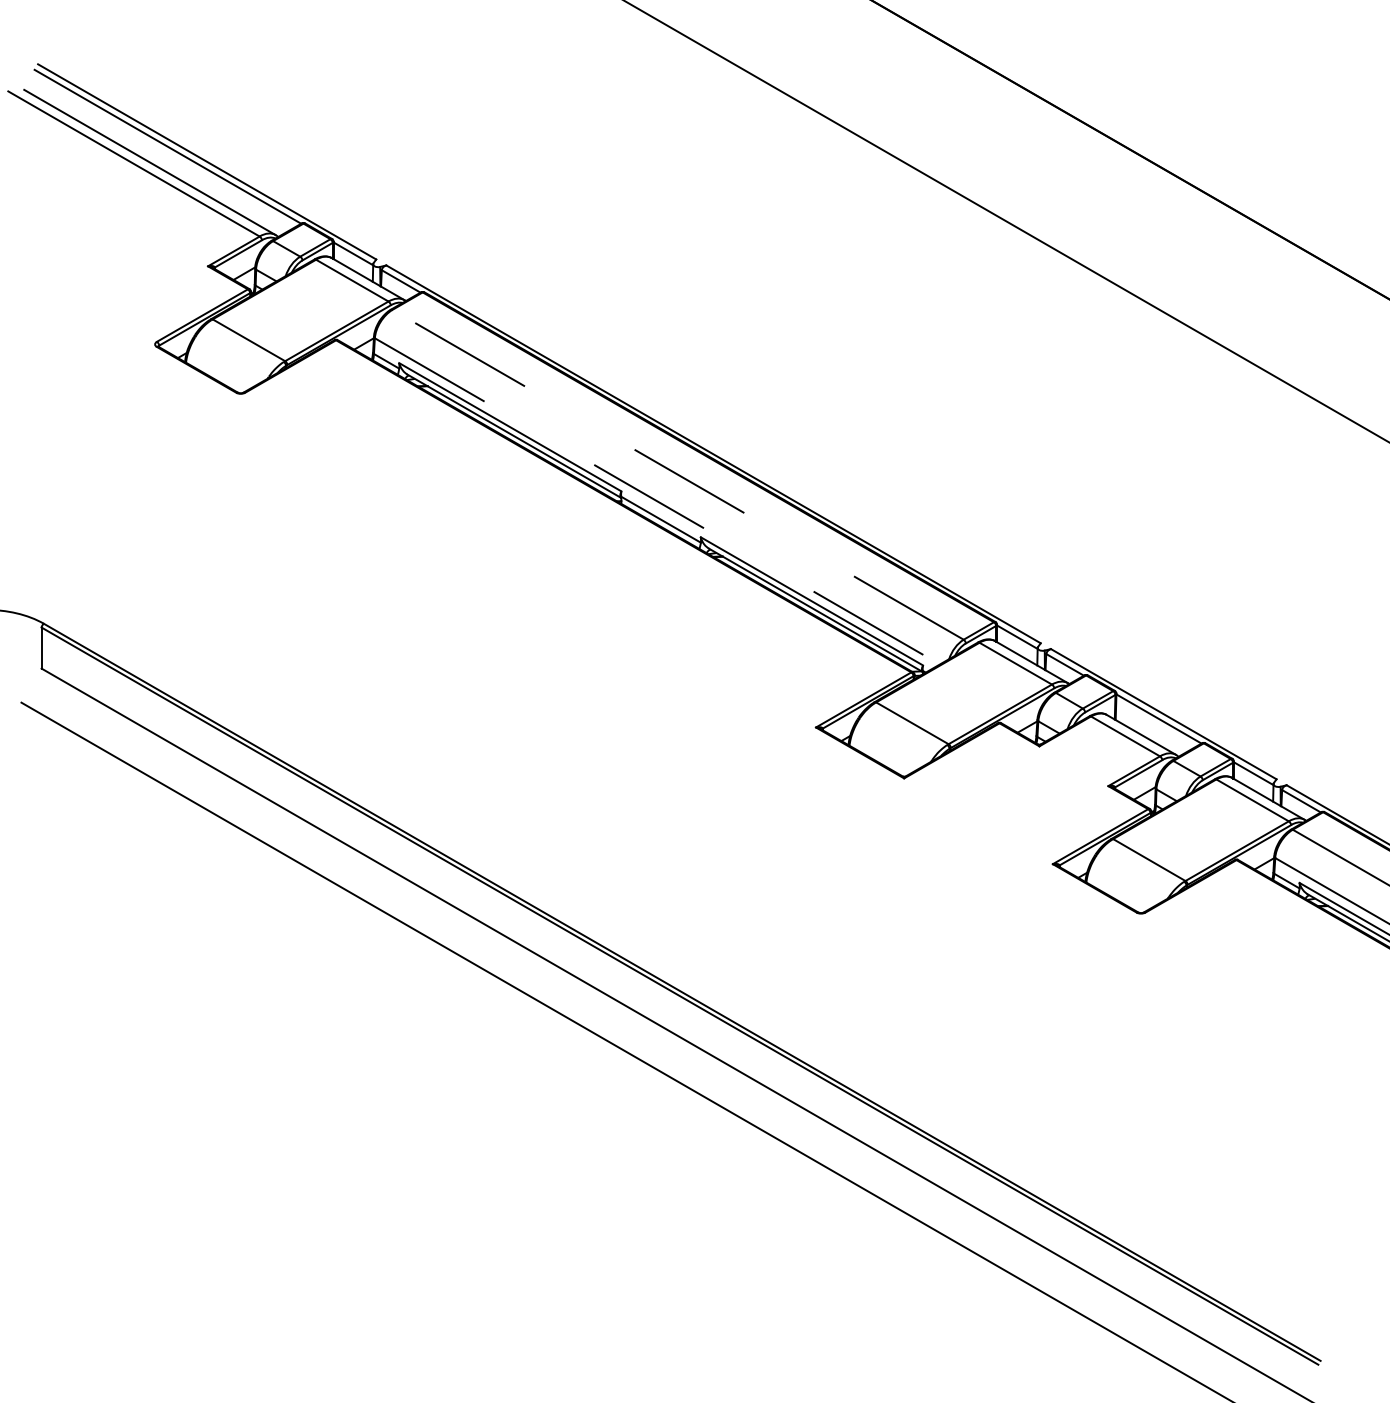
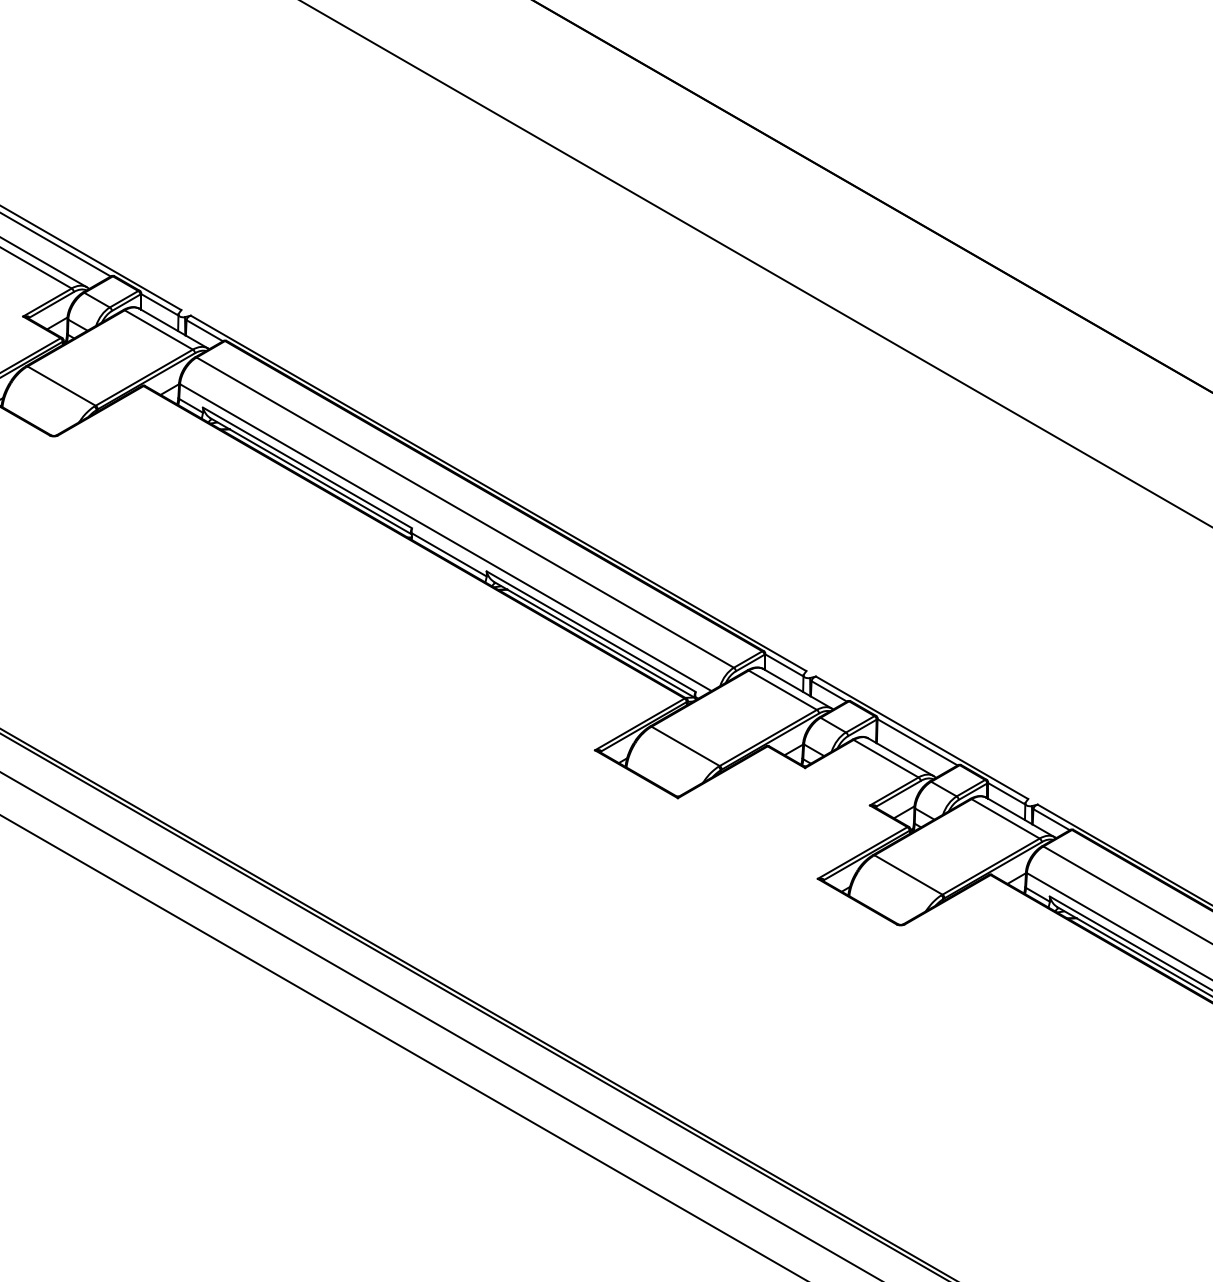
line: (678, 474) -> (465, 512), dashed -> solid
line: (657, 501) -> (445, 537), dashed -> solid

